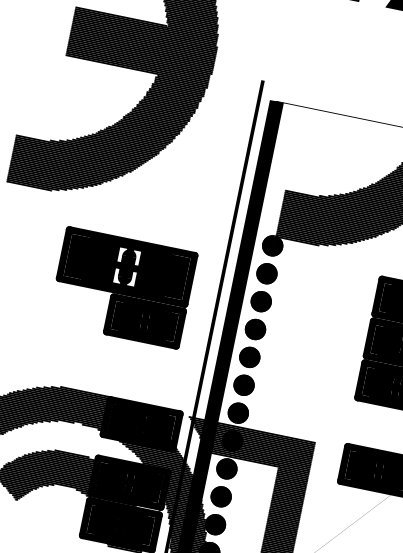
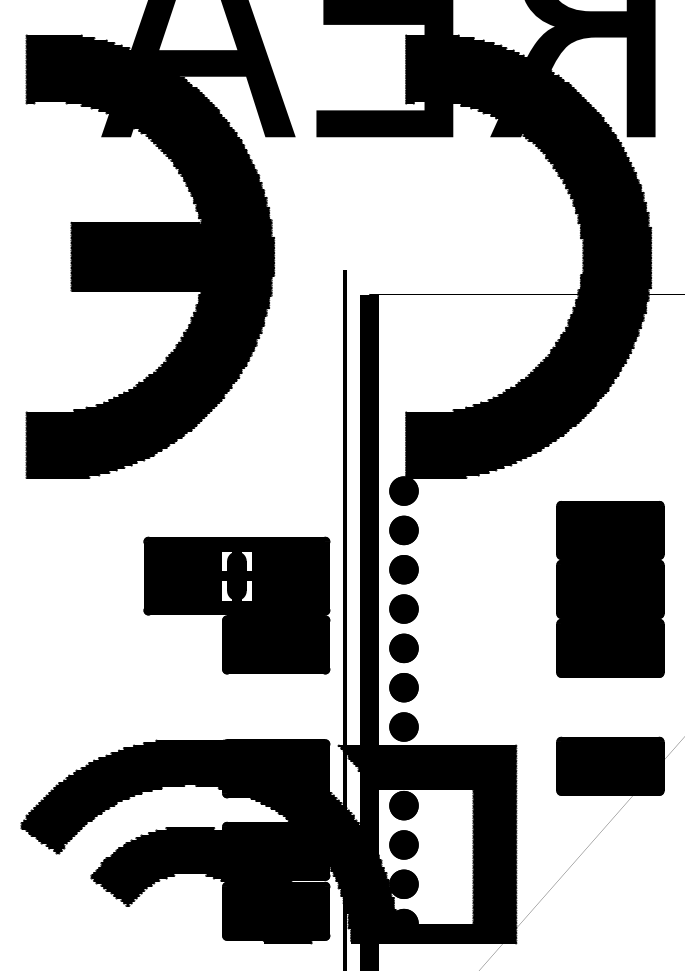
part: (122, 287) -> (236, 605), moved

